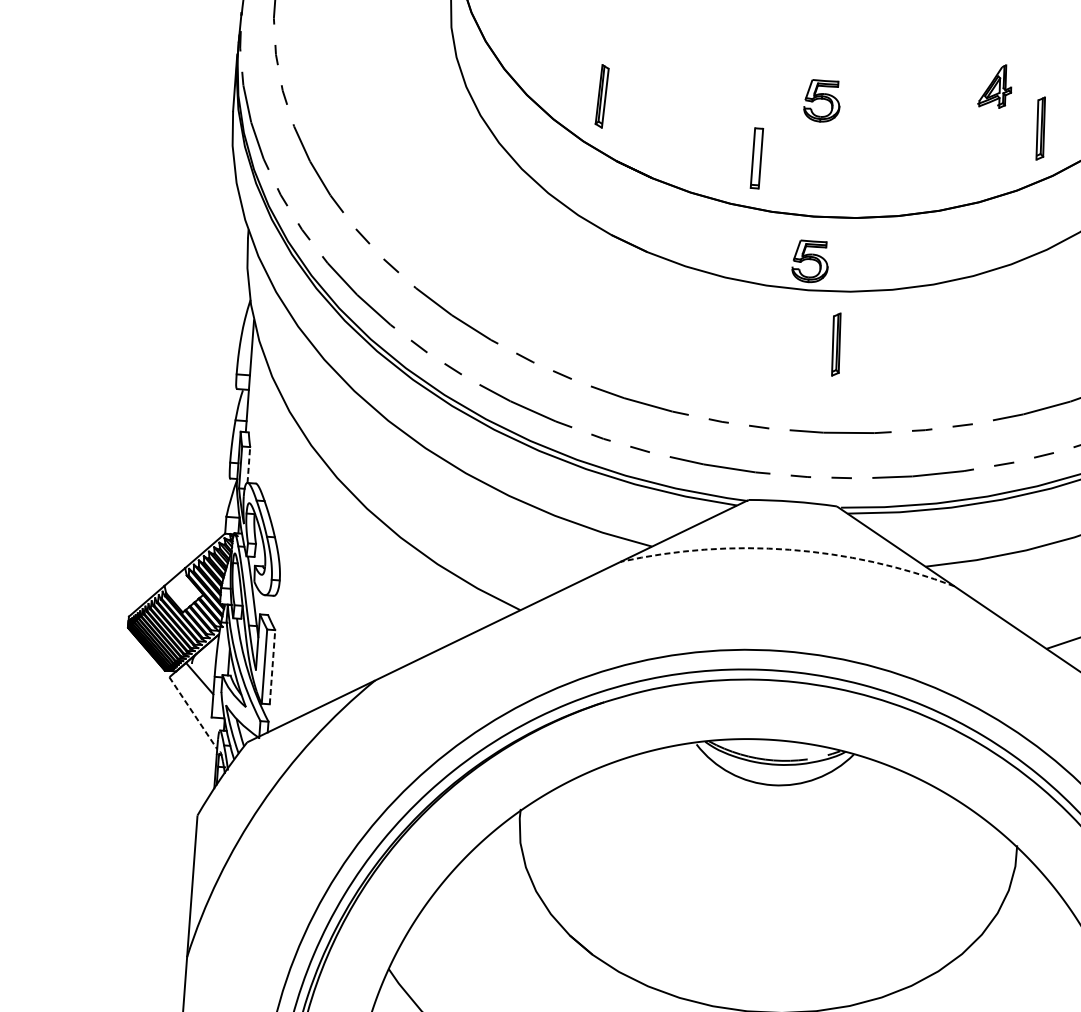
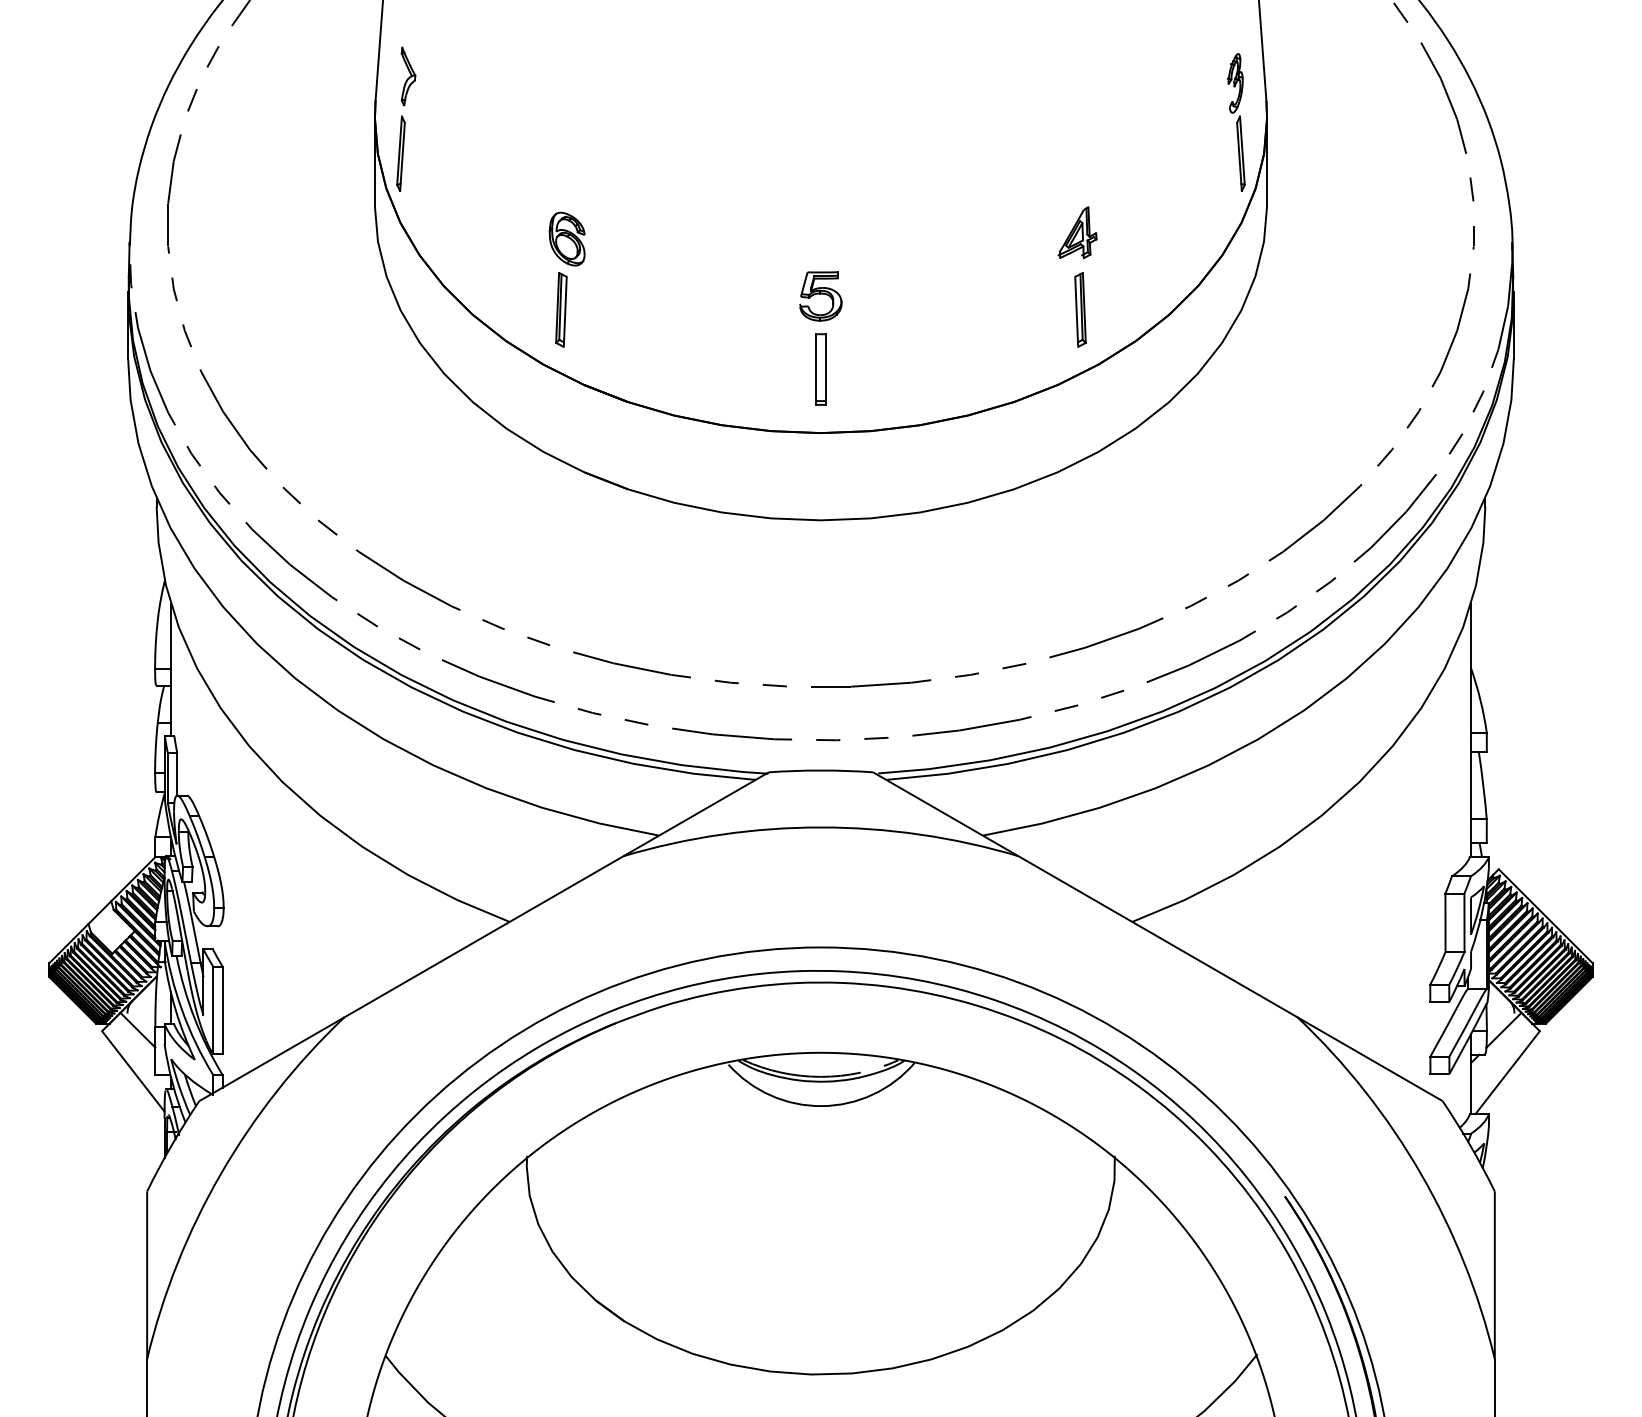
part: (610, 36) -> (566, 238), added
part: (995, 85) -> (1077, 232), moved
part: (756, 158) -> (820, 369), moved
part: (810, 261) -> (820, 486), removed
part: (836, 344) -> (858, 581), removed
line: (249, 465) -> (177, 774), dashed -> solid
arc: (788, 549) -> (820, 827), dashed -> solid
line: (272, 667) -> (222, 1010), dashed -> solid
line: (193, 713) -> (133, 1071), dashed -> solid

